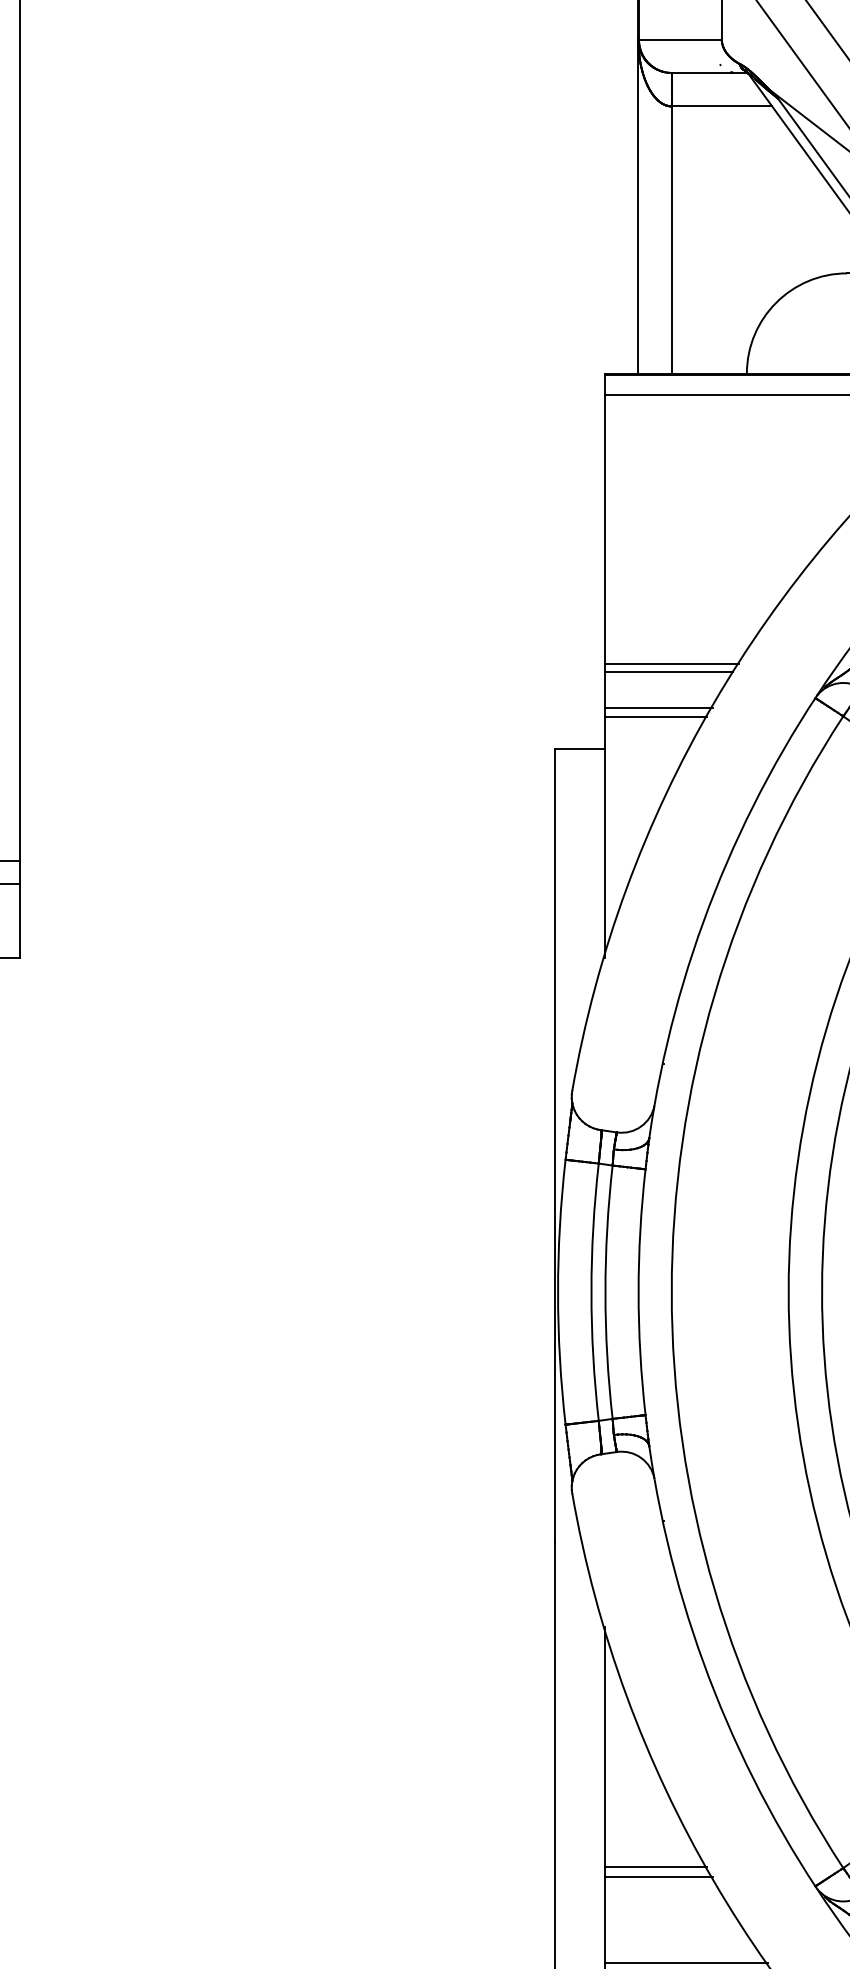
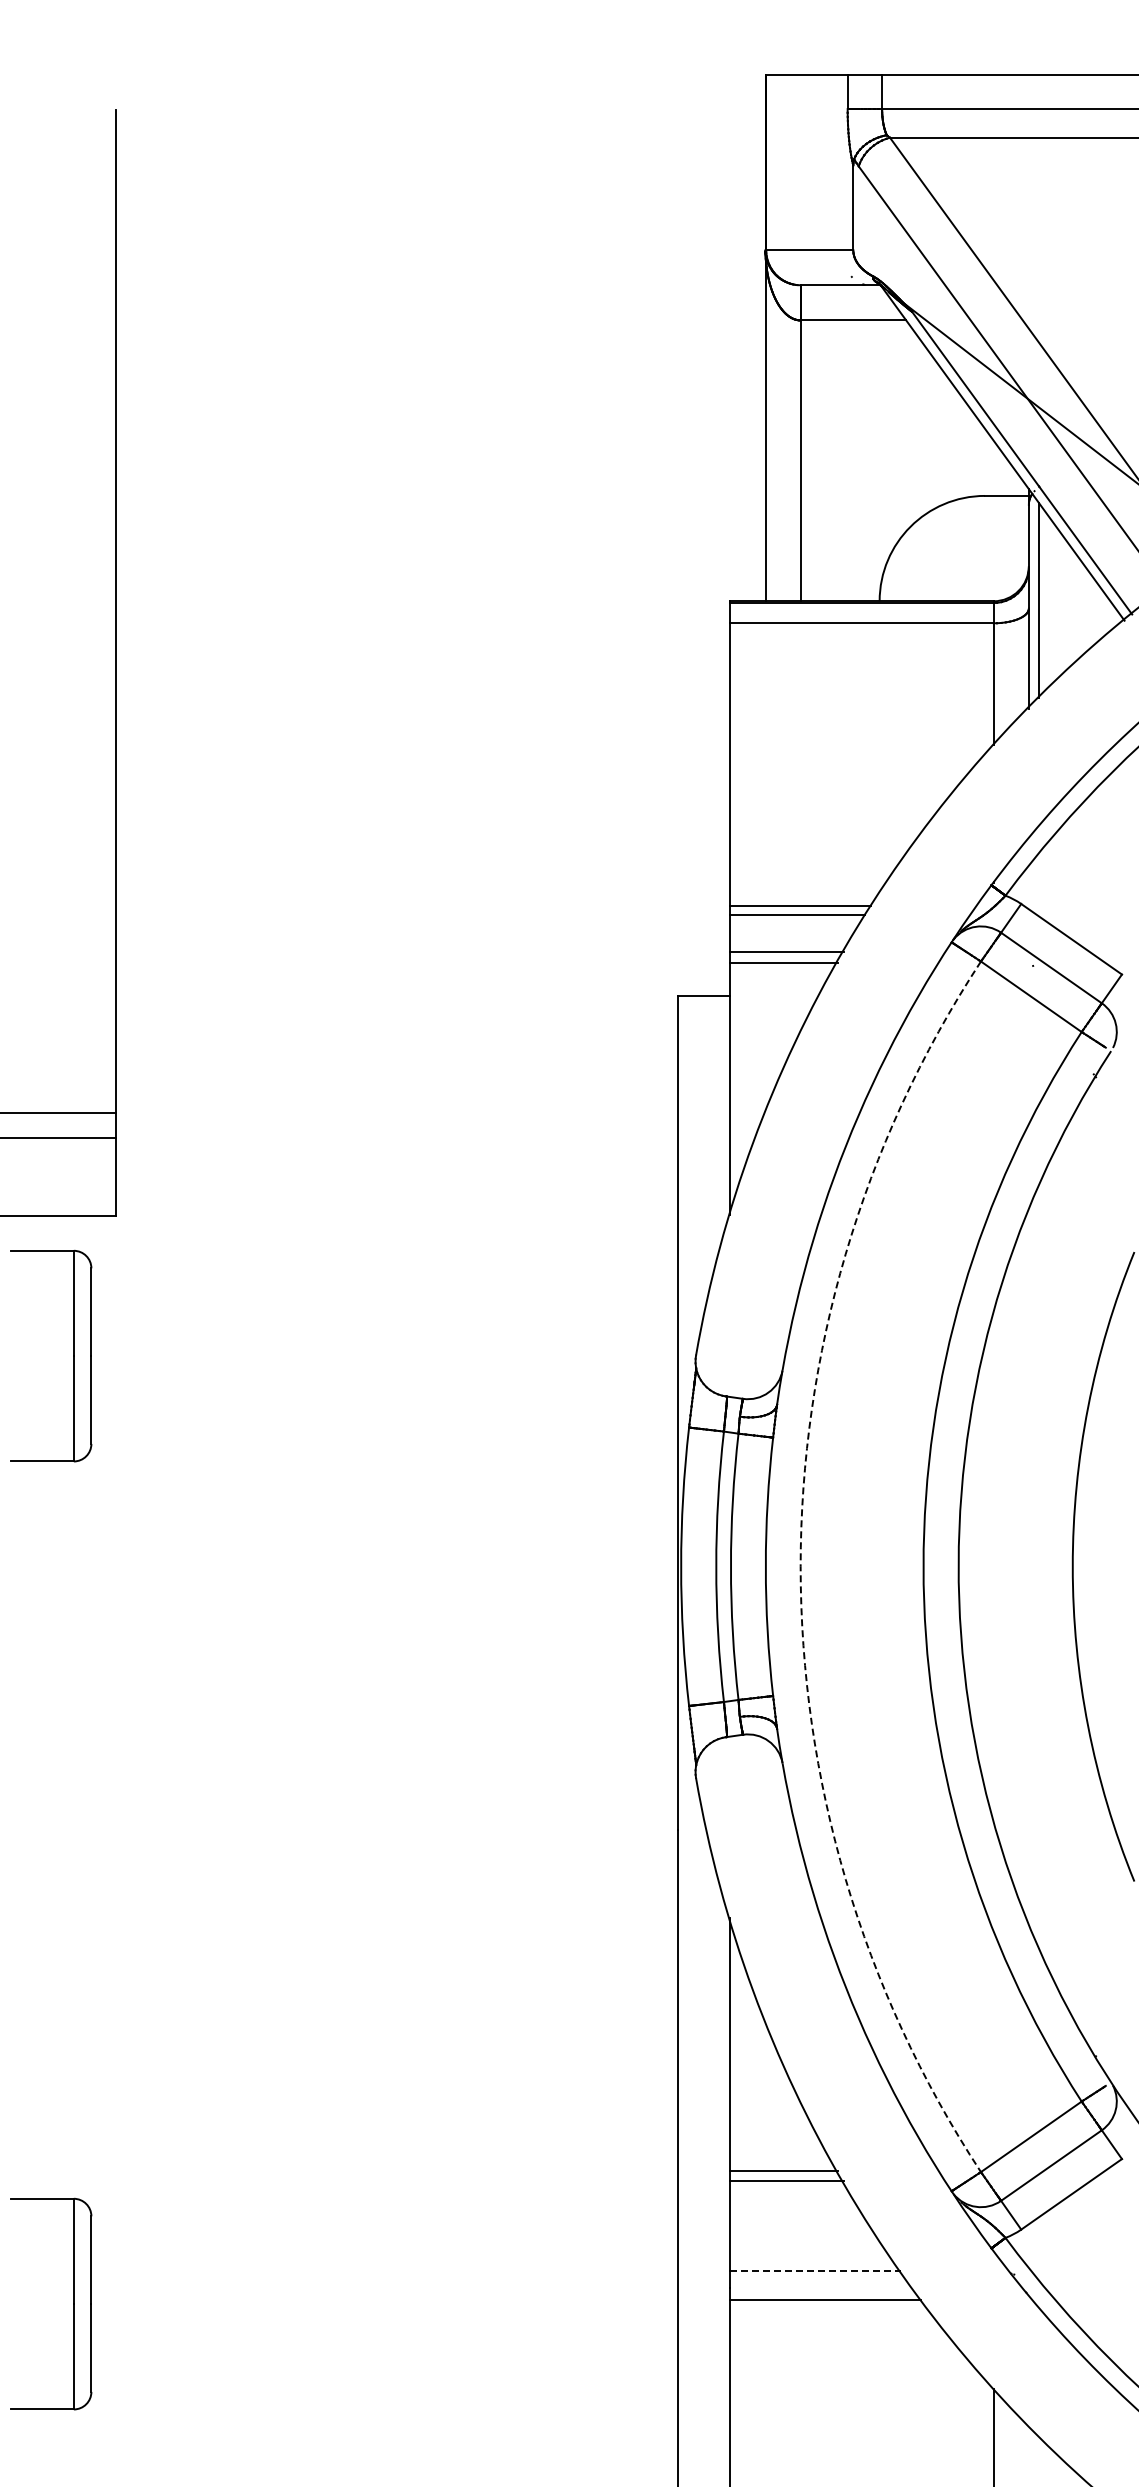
arc: (671, 1291) -> (800, 1566), solid -> dashed
line: (685, 1962) -> (815, 2271), solid -> dashed

